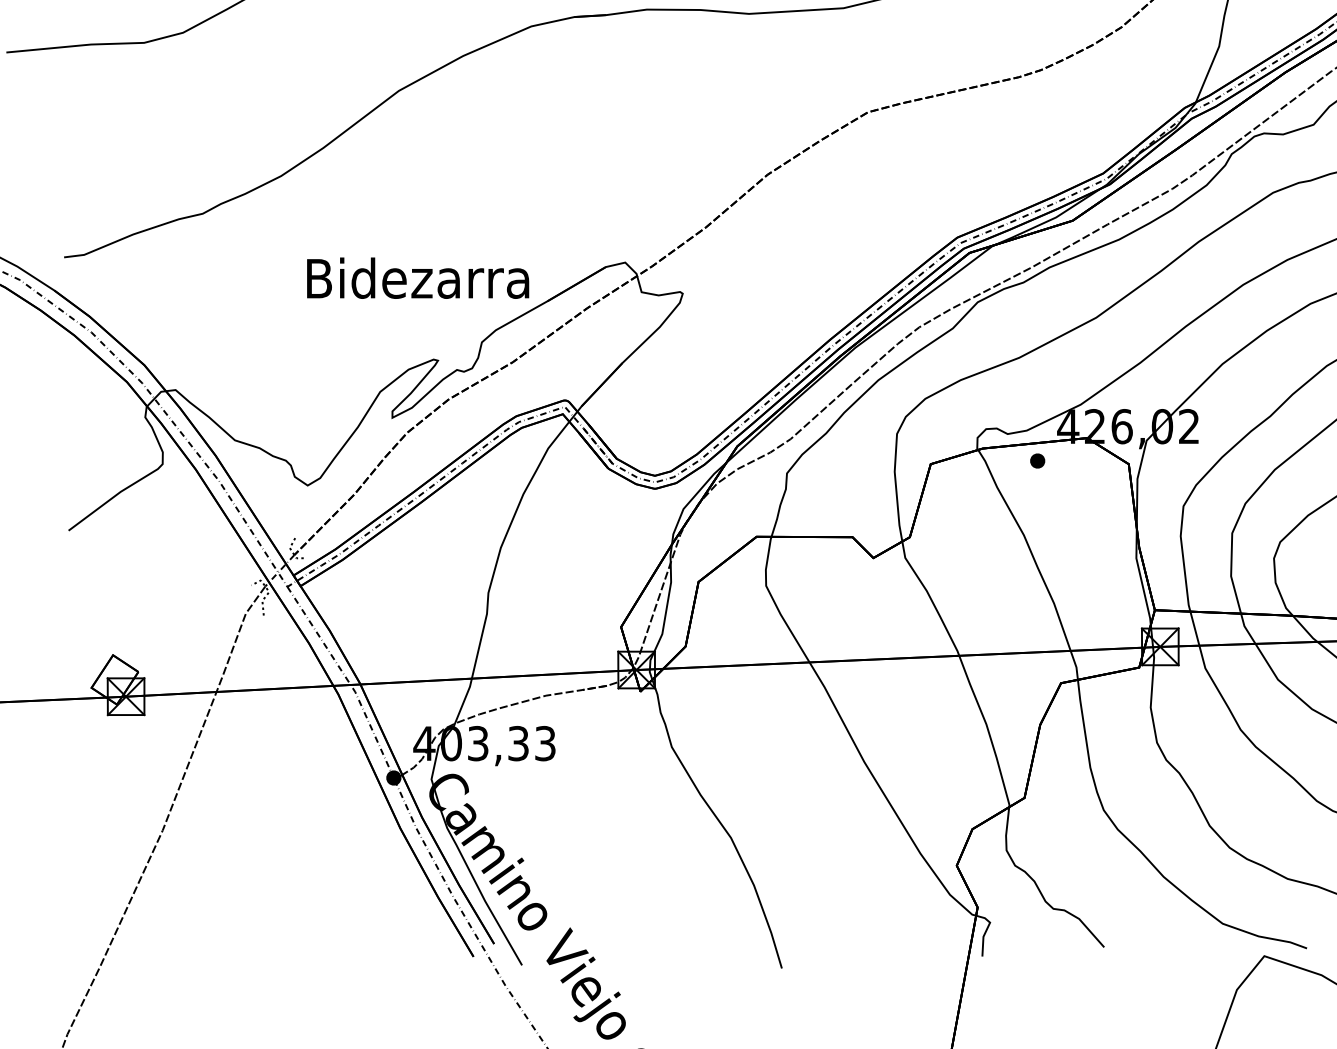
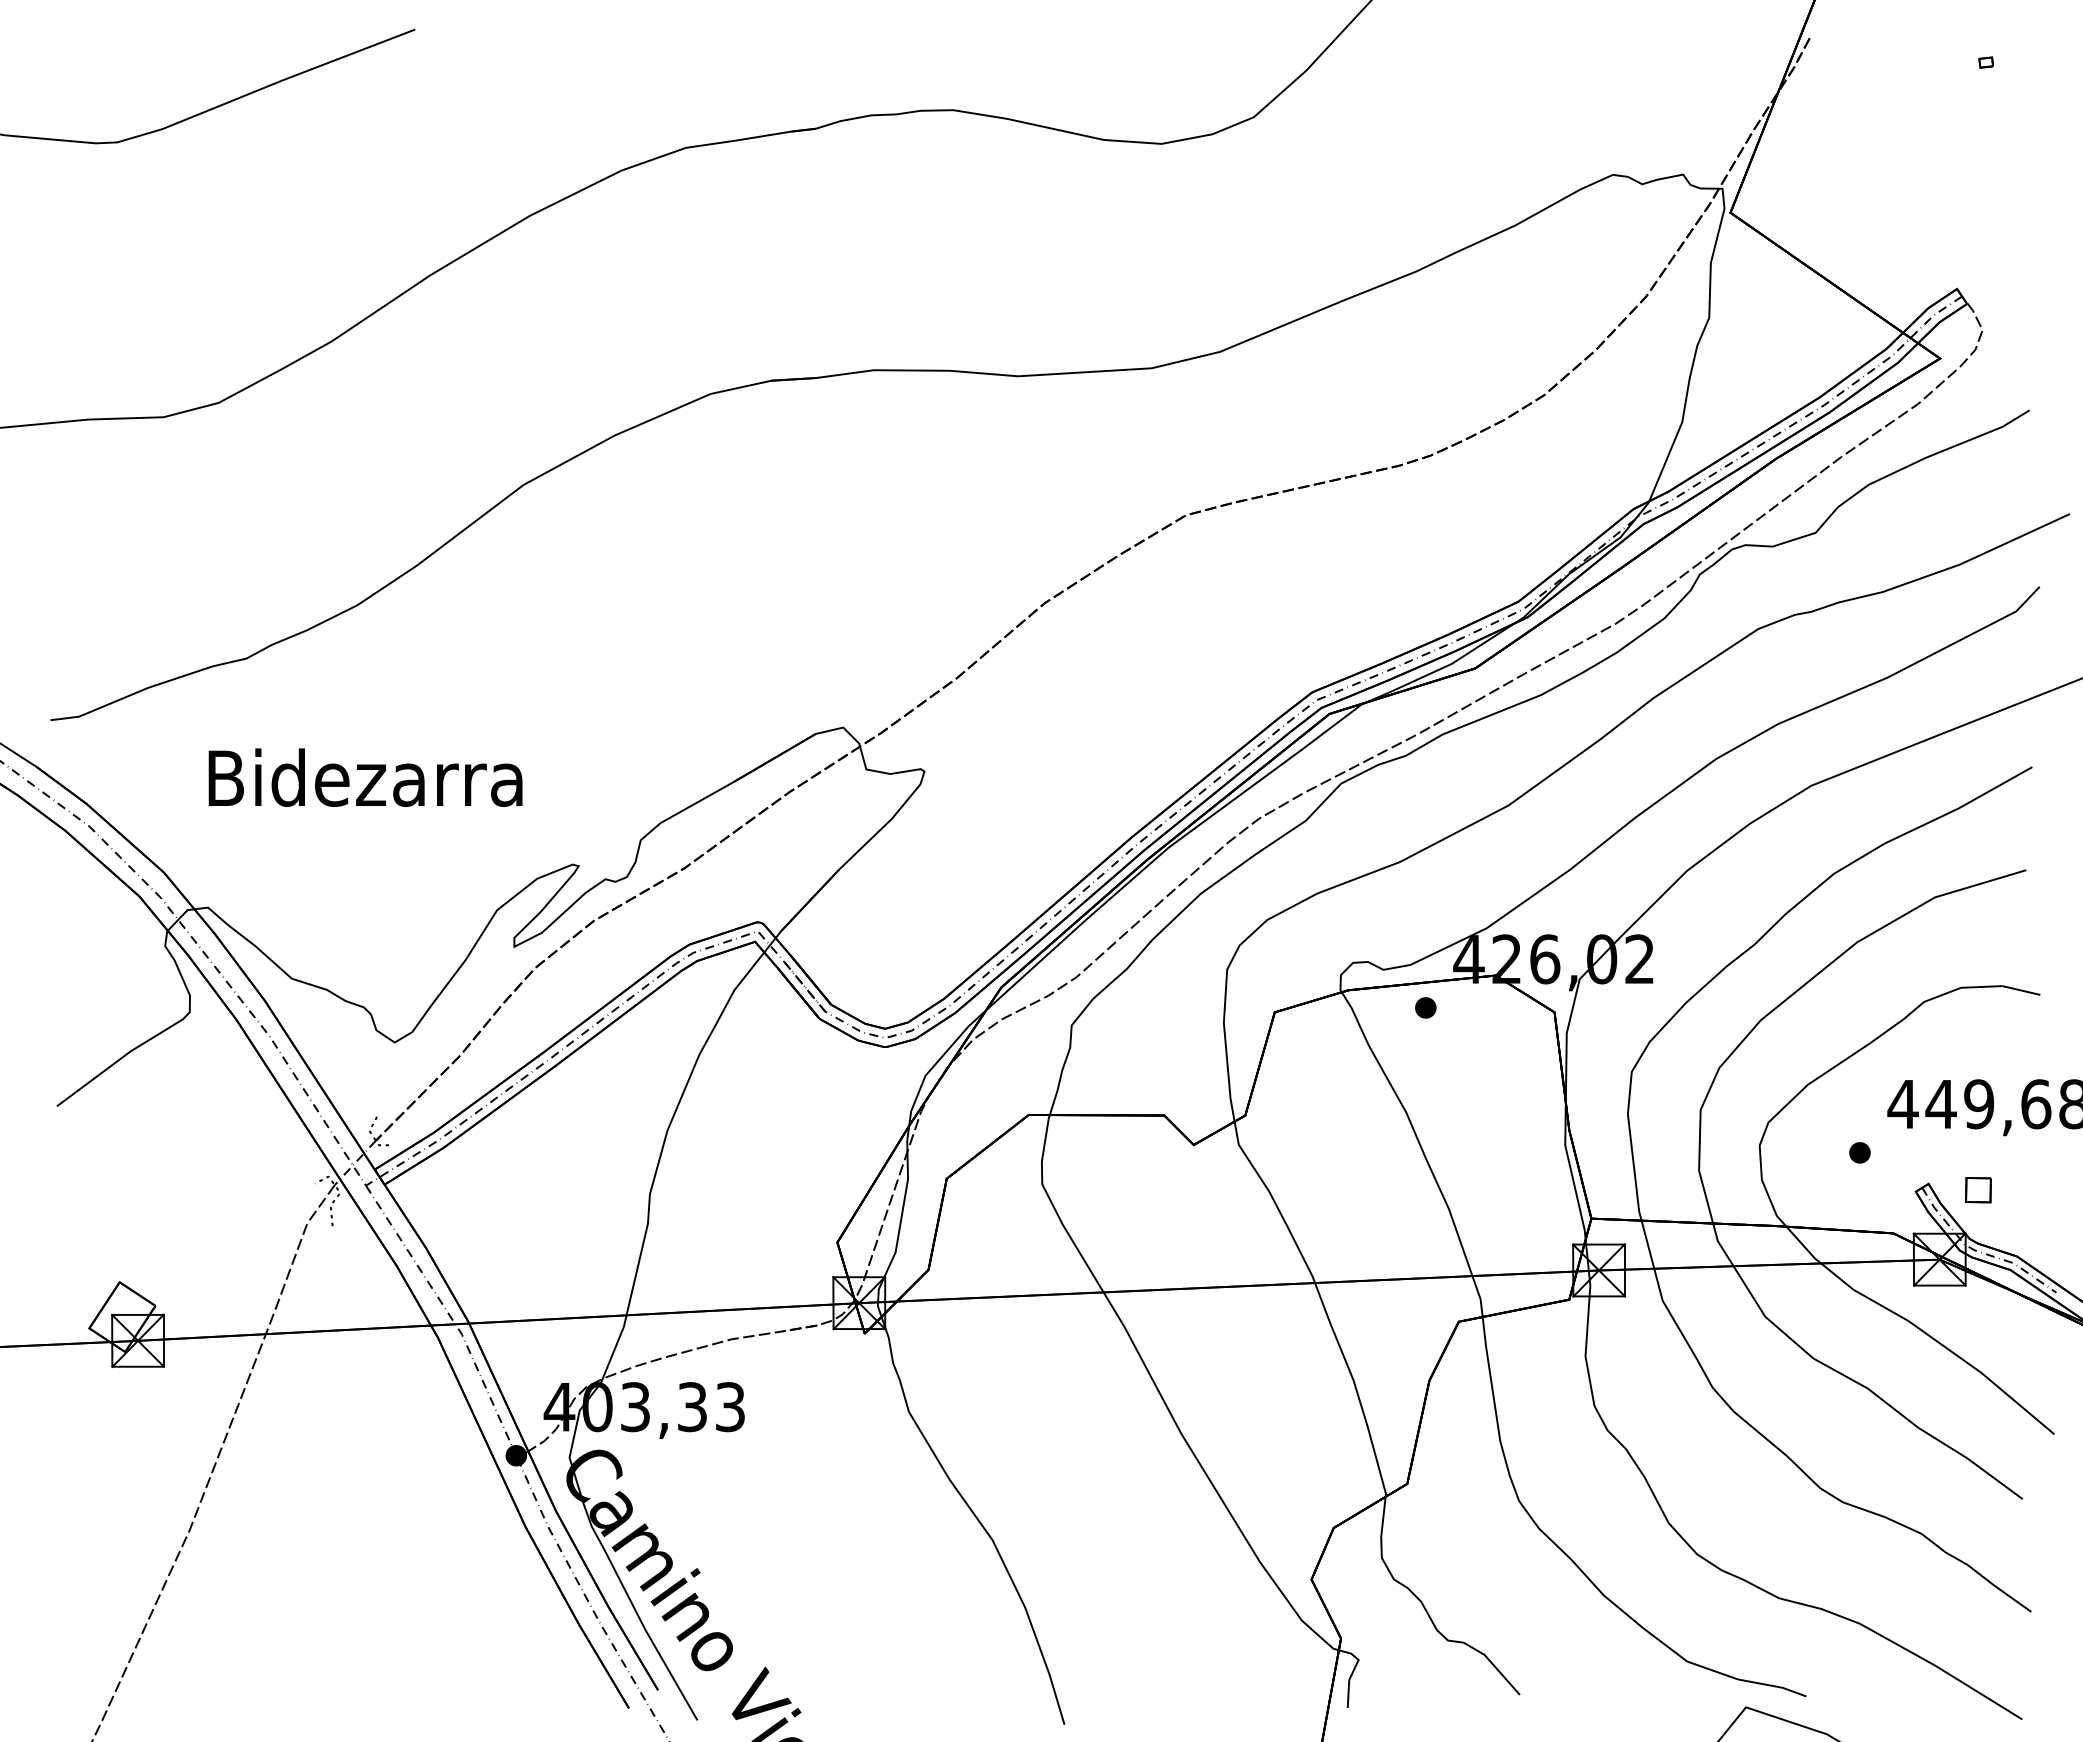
text: (418, 278) -> (365, 777), moved

